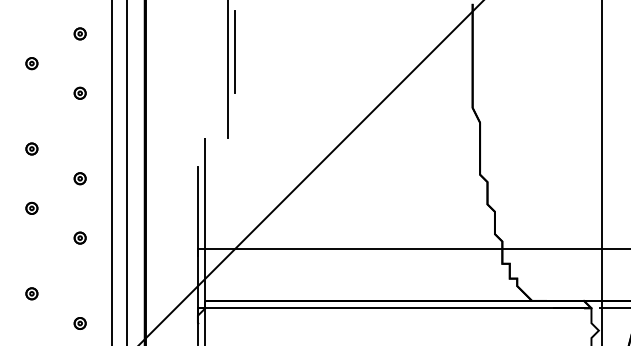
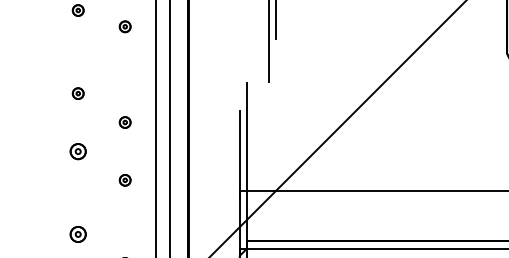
part: (79, 92) -> (124, 26), moved
part: (31, 207) -> (77, 150), size x1.4
part: (31, 293) -> (77, 234), size x1.4

